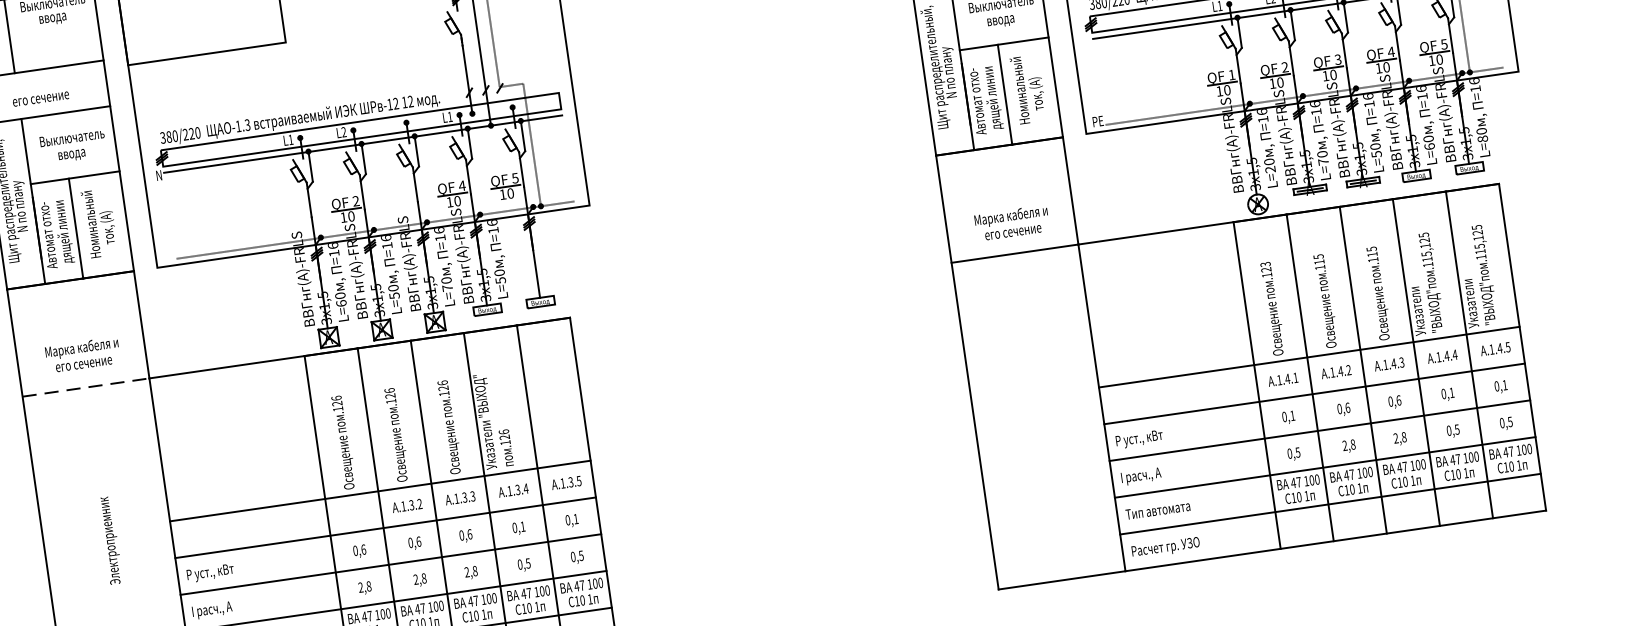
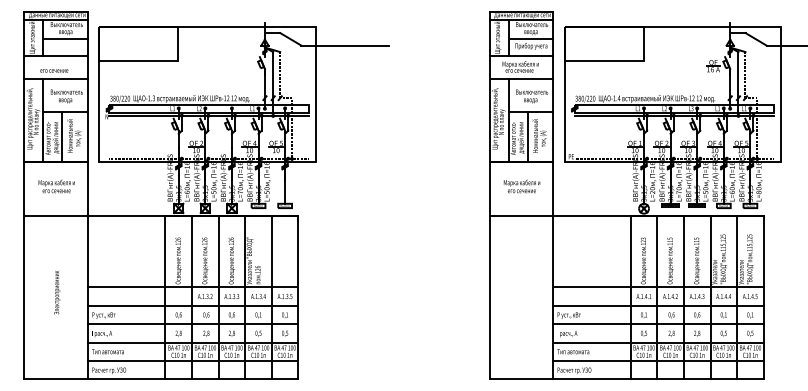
line: (54, 30) -> (65, 38), added
text: (1011, 223) -> (521, 186), moved
text: (82, 355) -> (56, 186), moved
line: (84, 387) -> (55, 215), dashed -> solid

